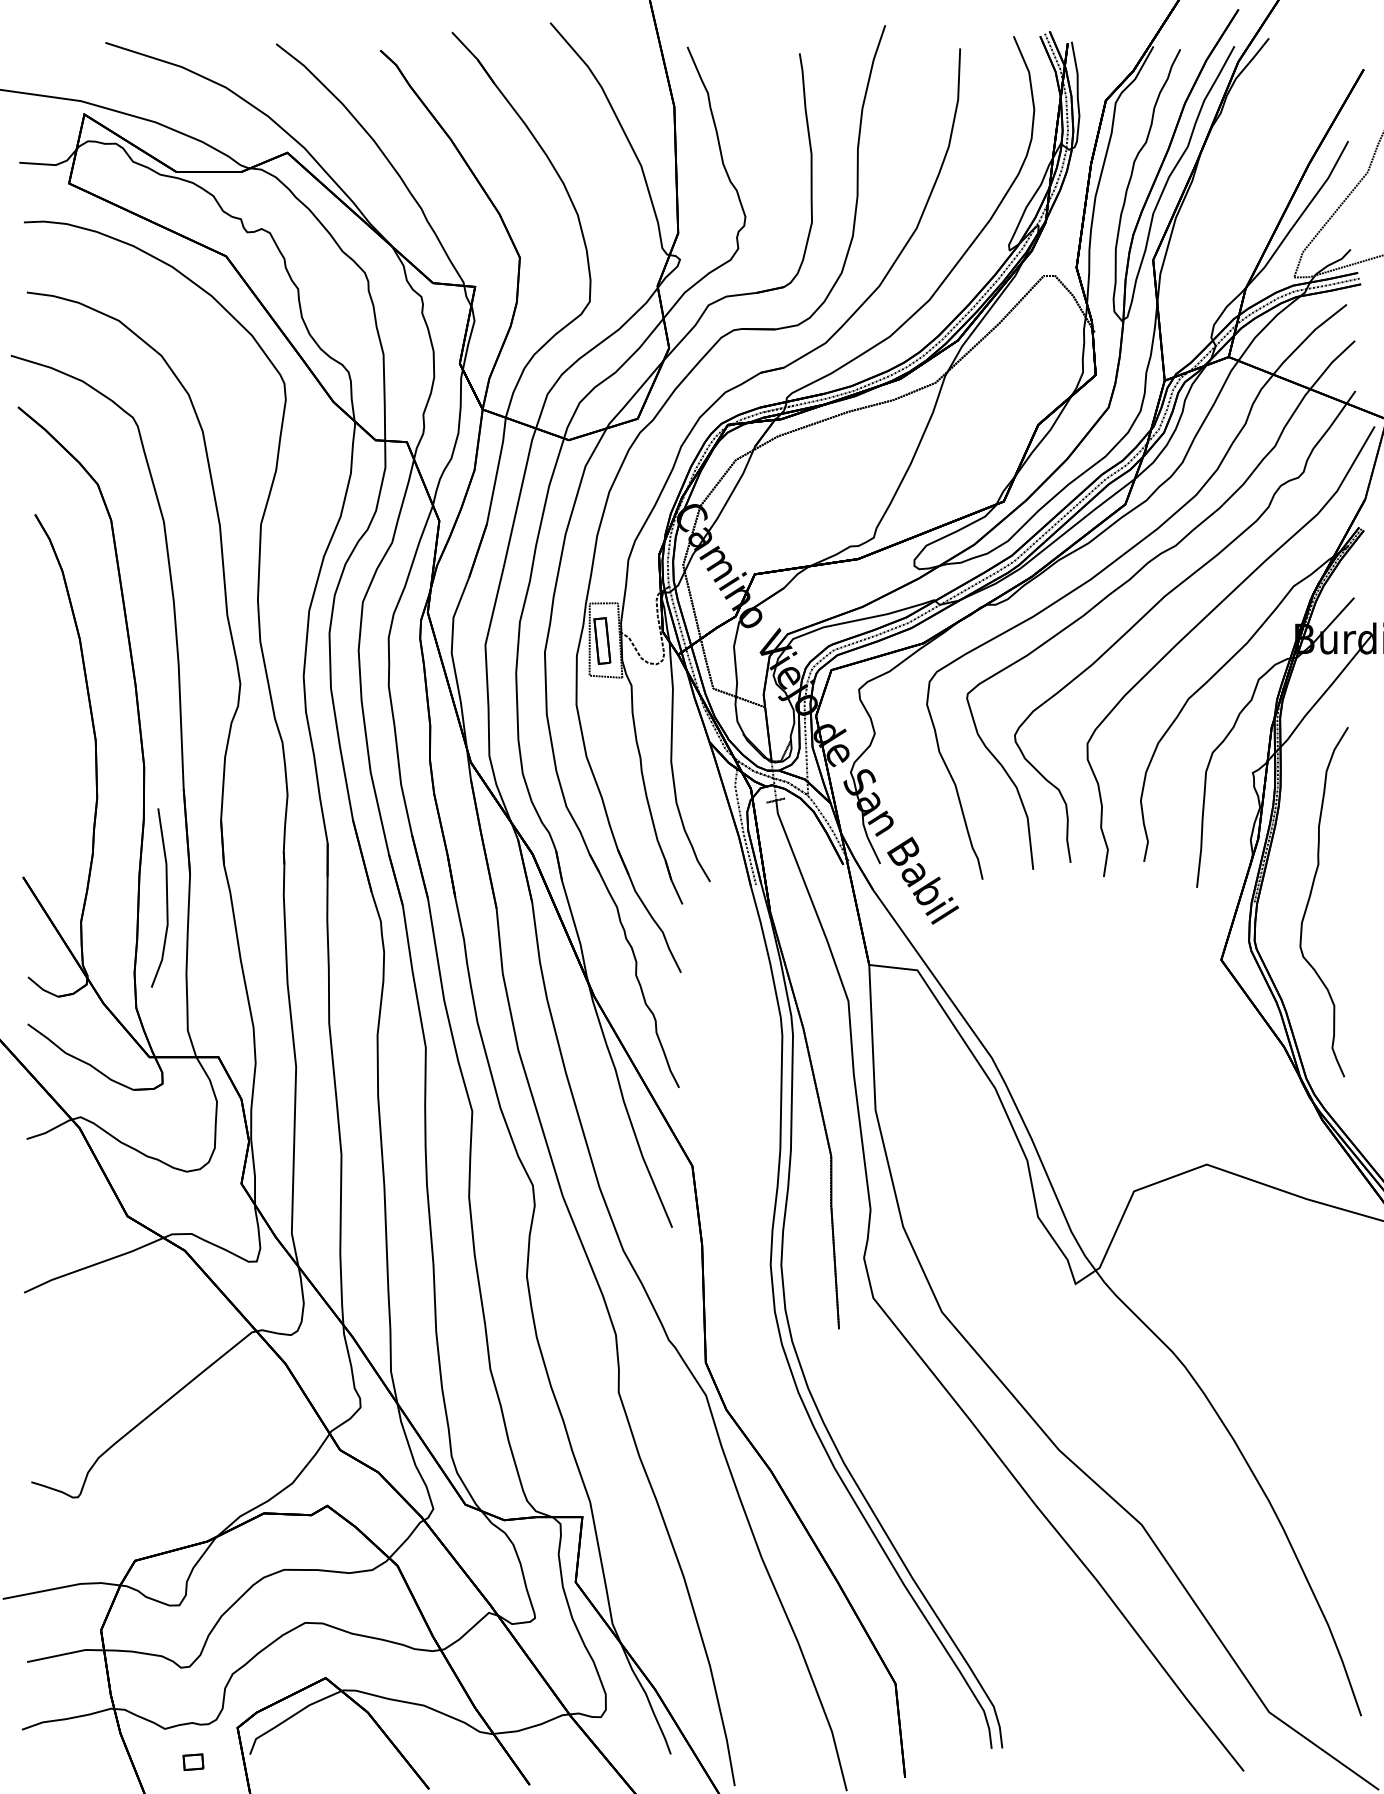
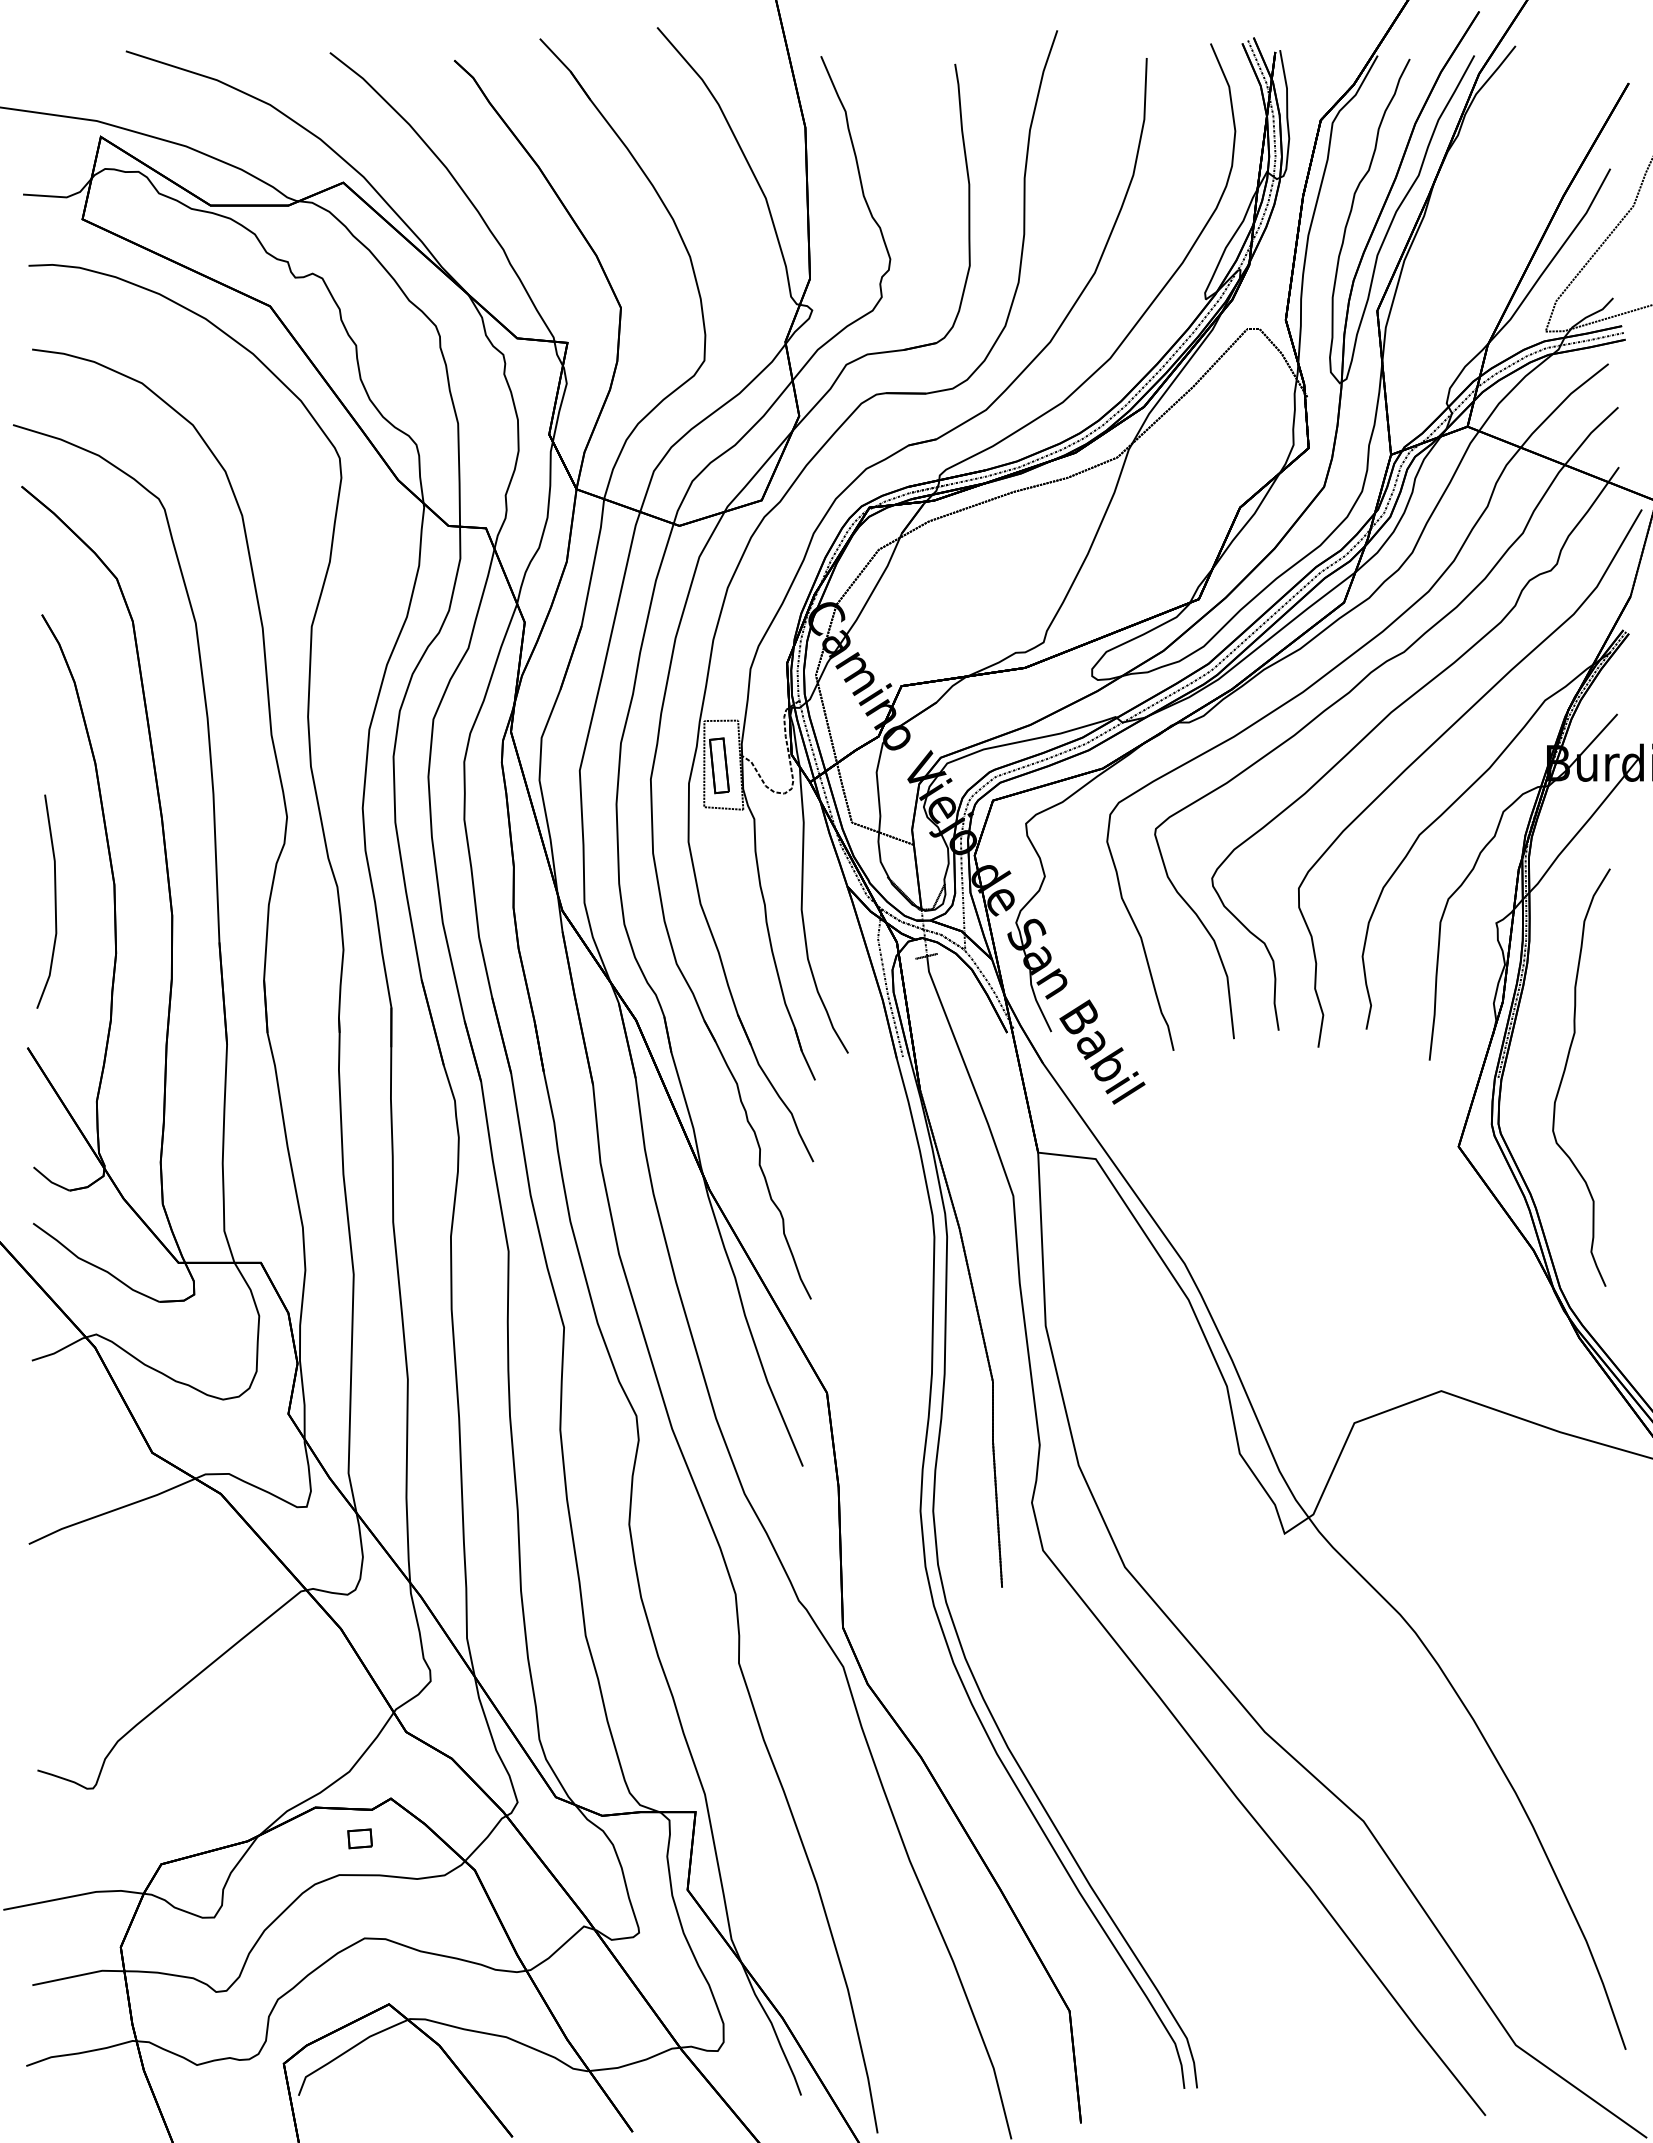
line: (166, 897) -> (54, 901), moved
part: (192, 1761) -> (359, 1838), moved

